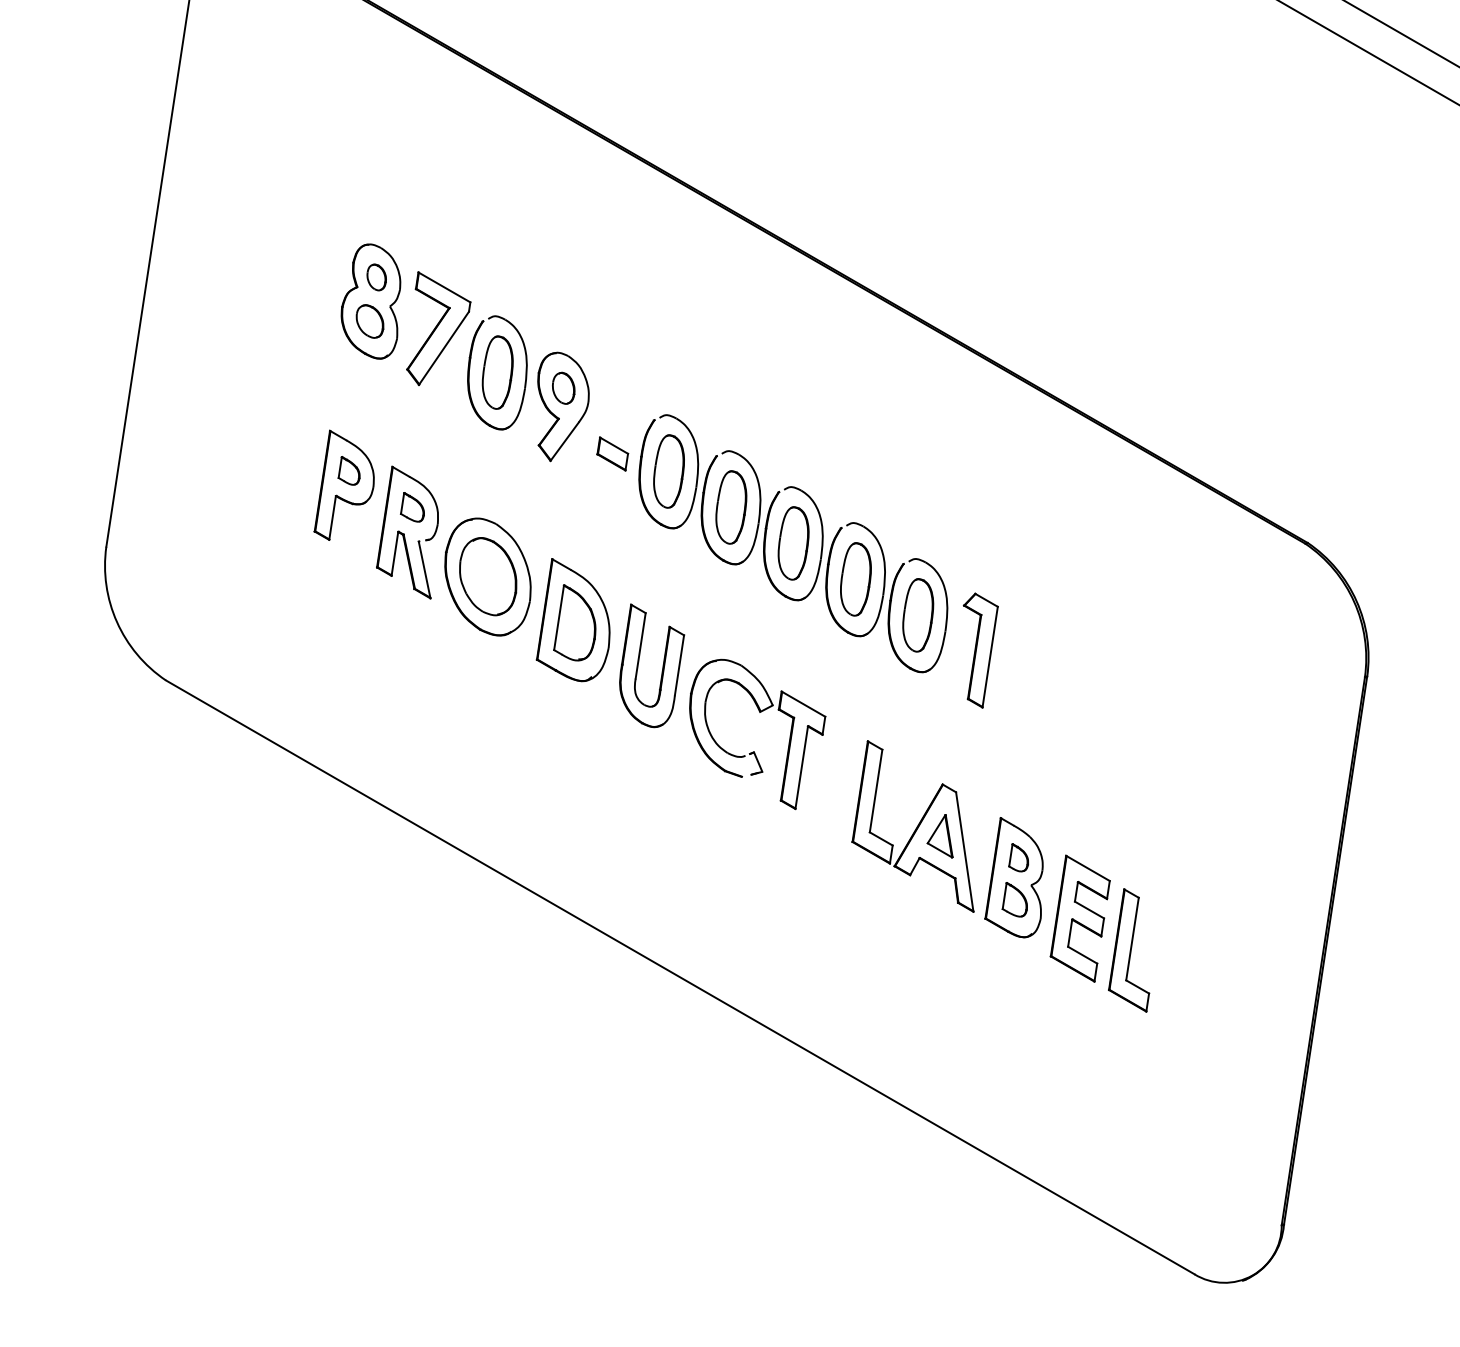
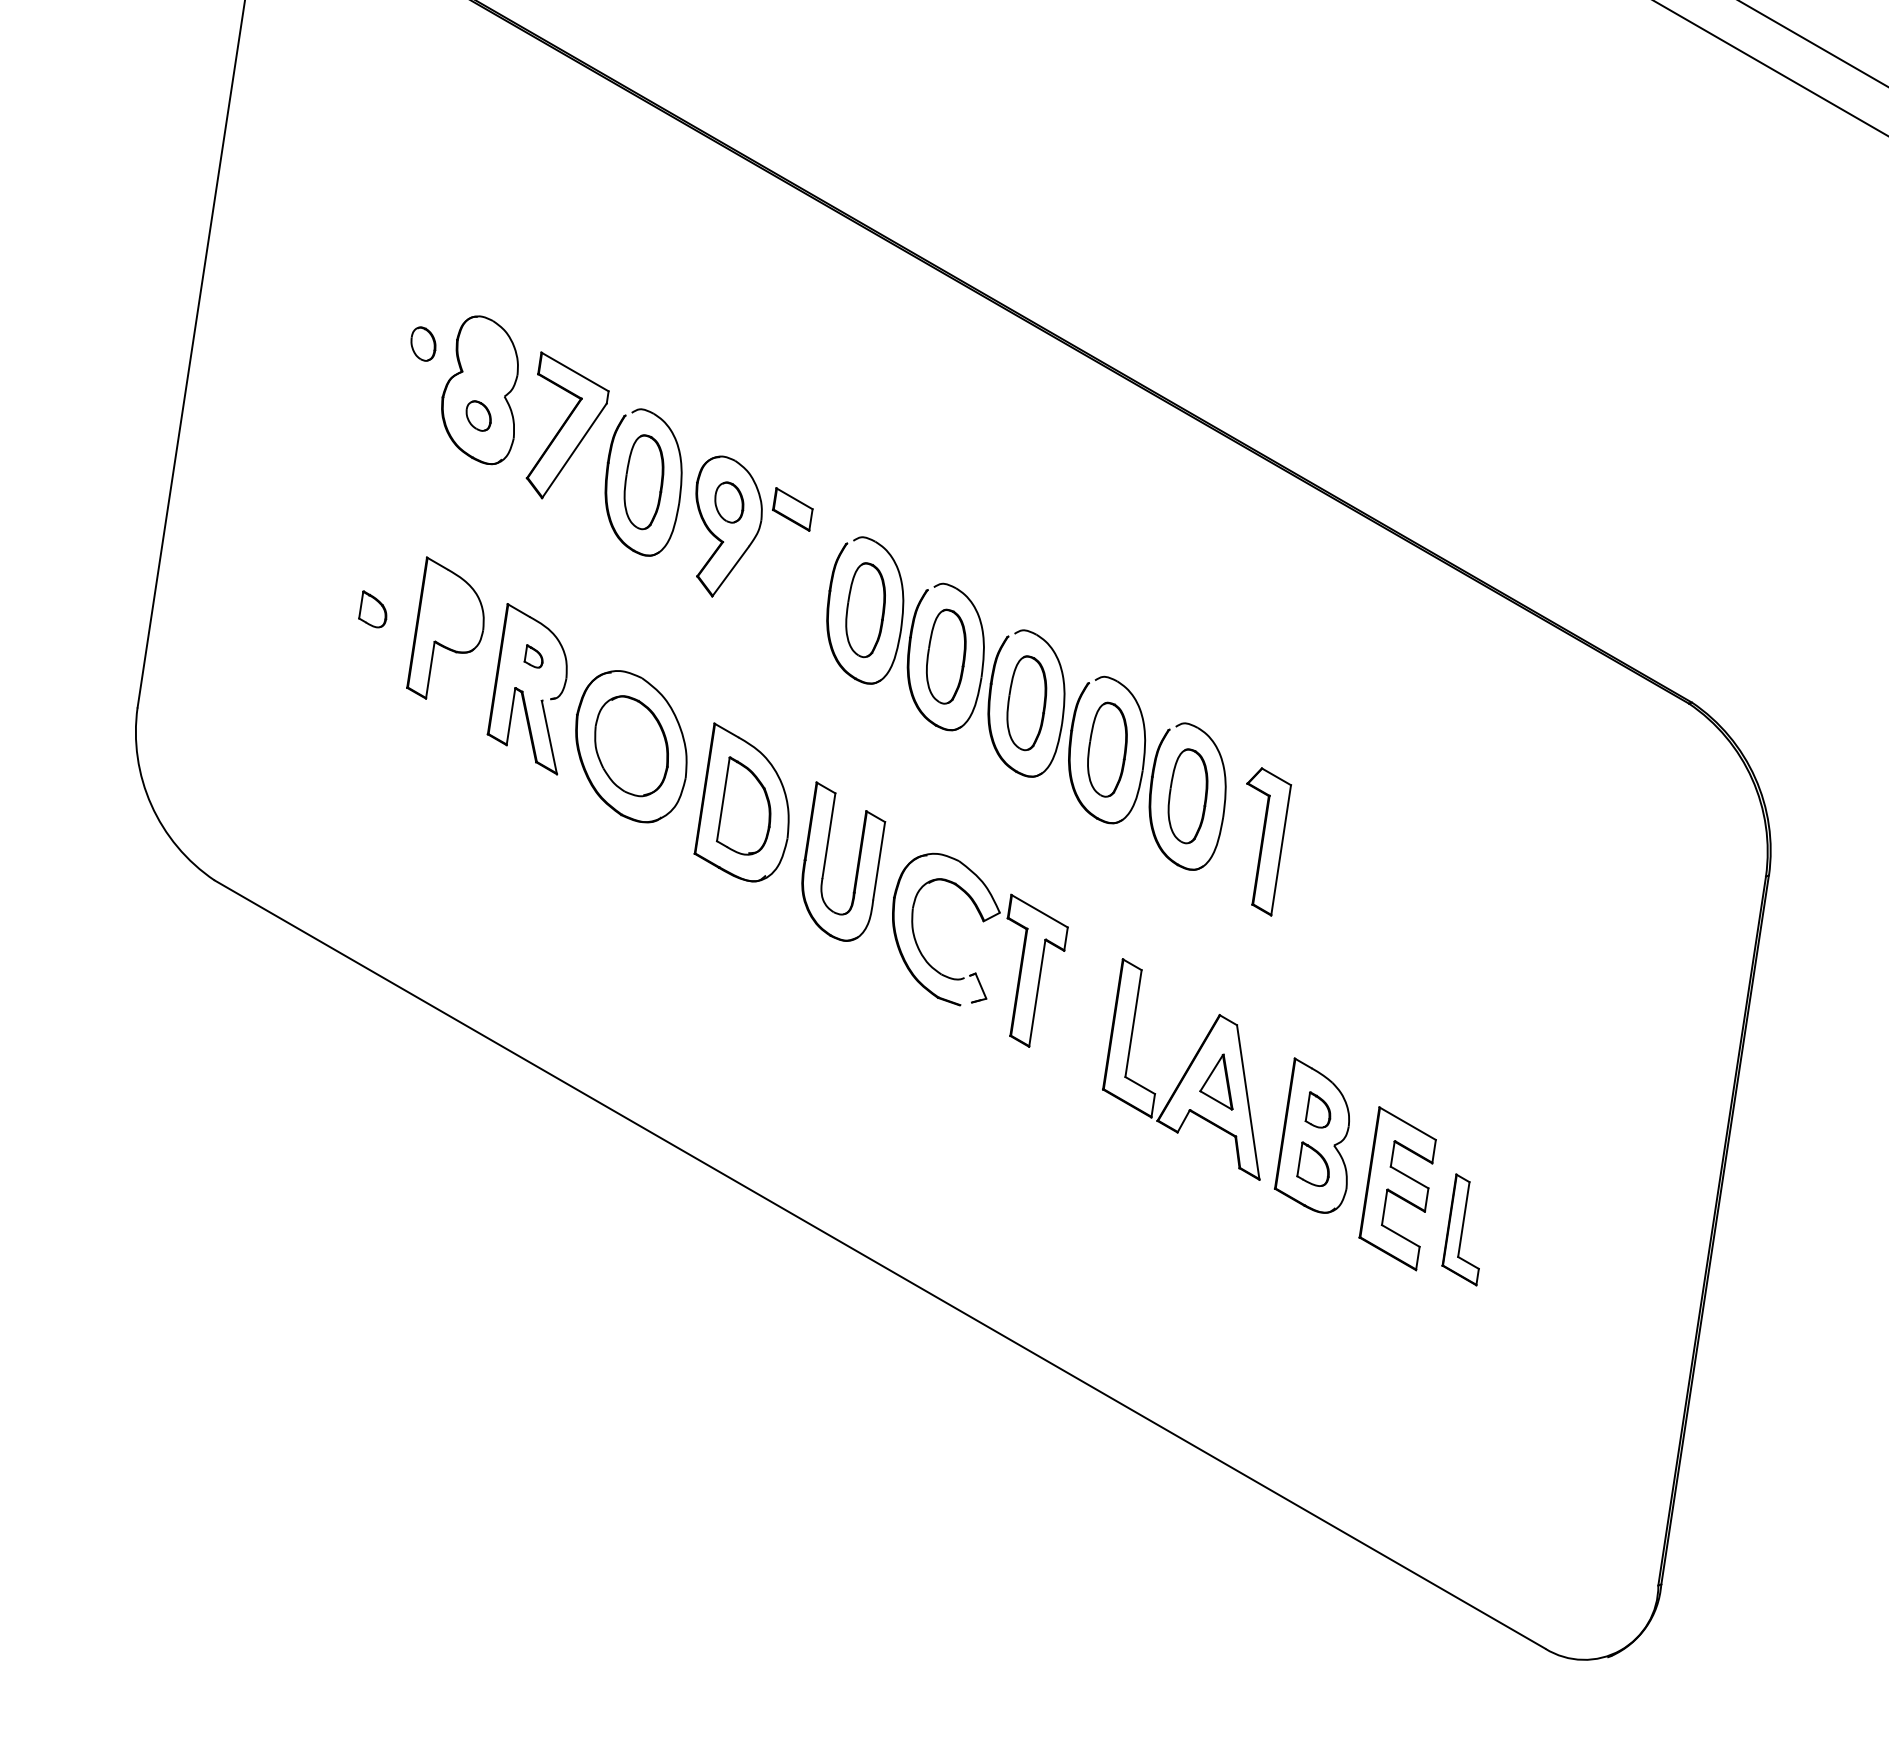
part: (376, 277) -> (423, 343), moved
part: (369, 321) -> (478, 415), size x0.7
part: (612, 453) -> (792, 509), moved
part: (348, 471) -> (372, 609), moved
part: (412, 507) -> (533, 656), size x0.6
part: (1128, 950) -> (1460, 1229), size x0.7

